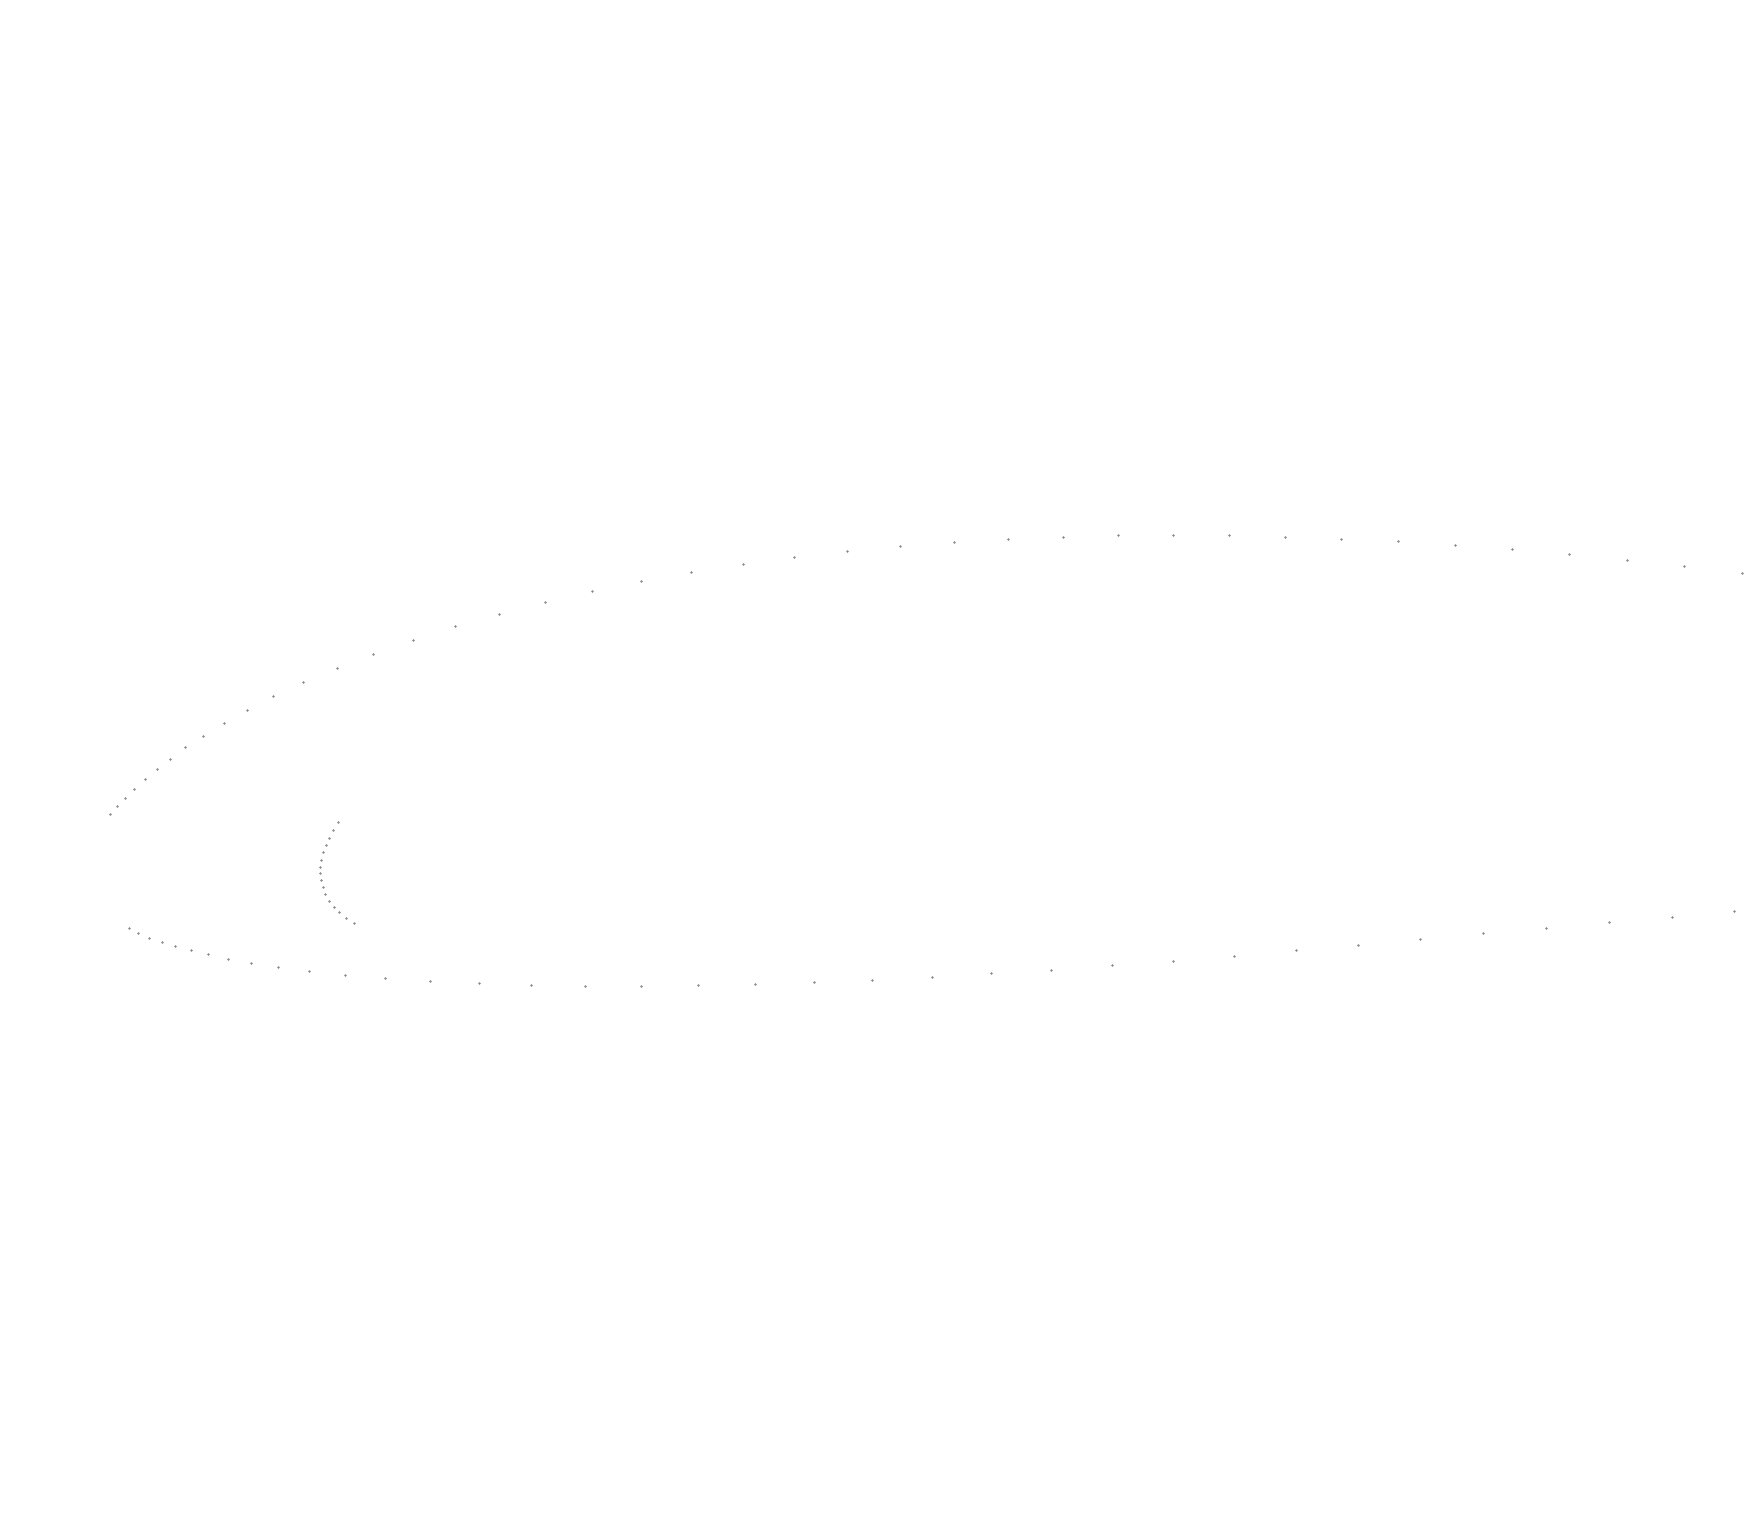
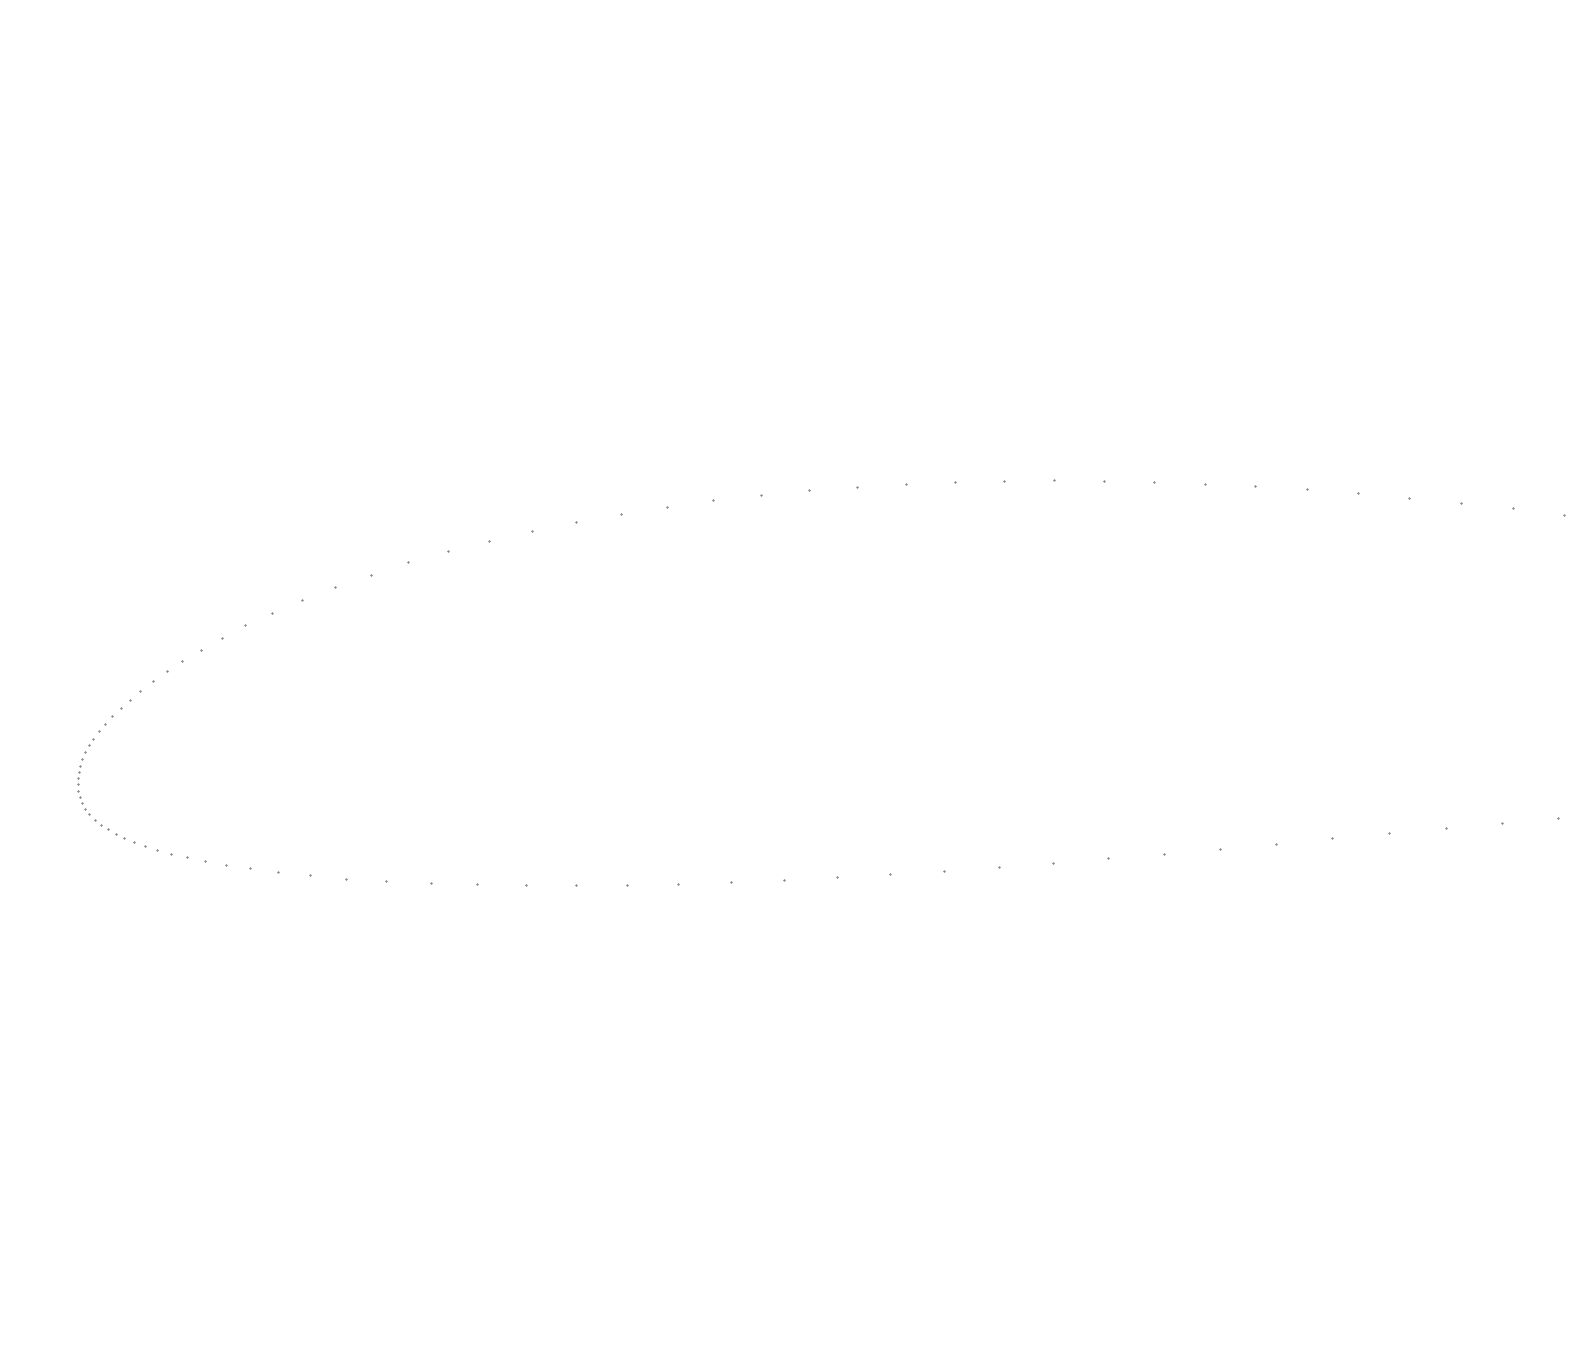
part: (322, 873) -> (79, 784), moved

